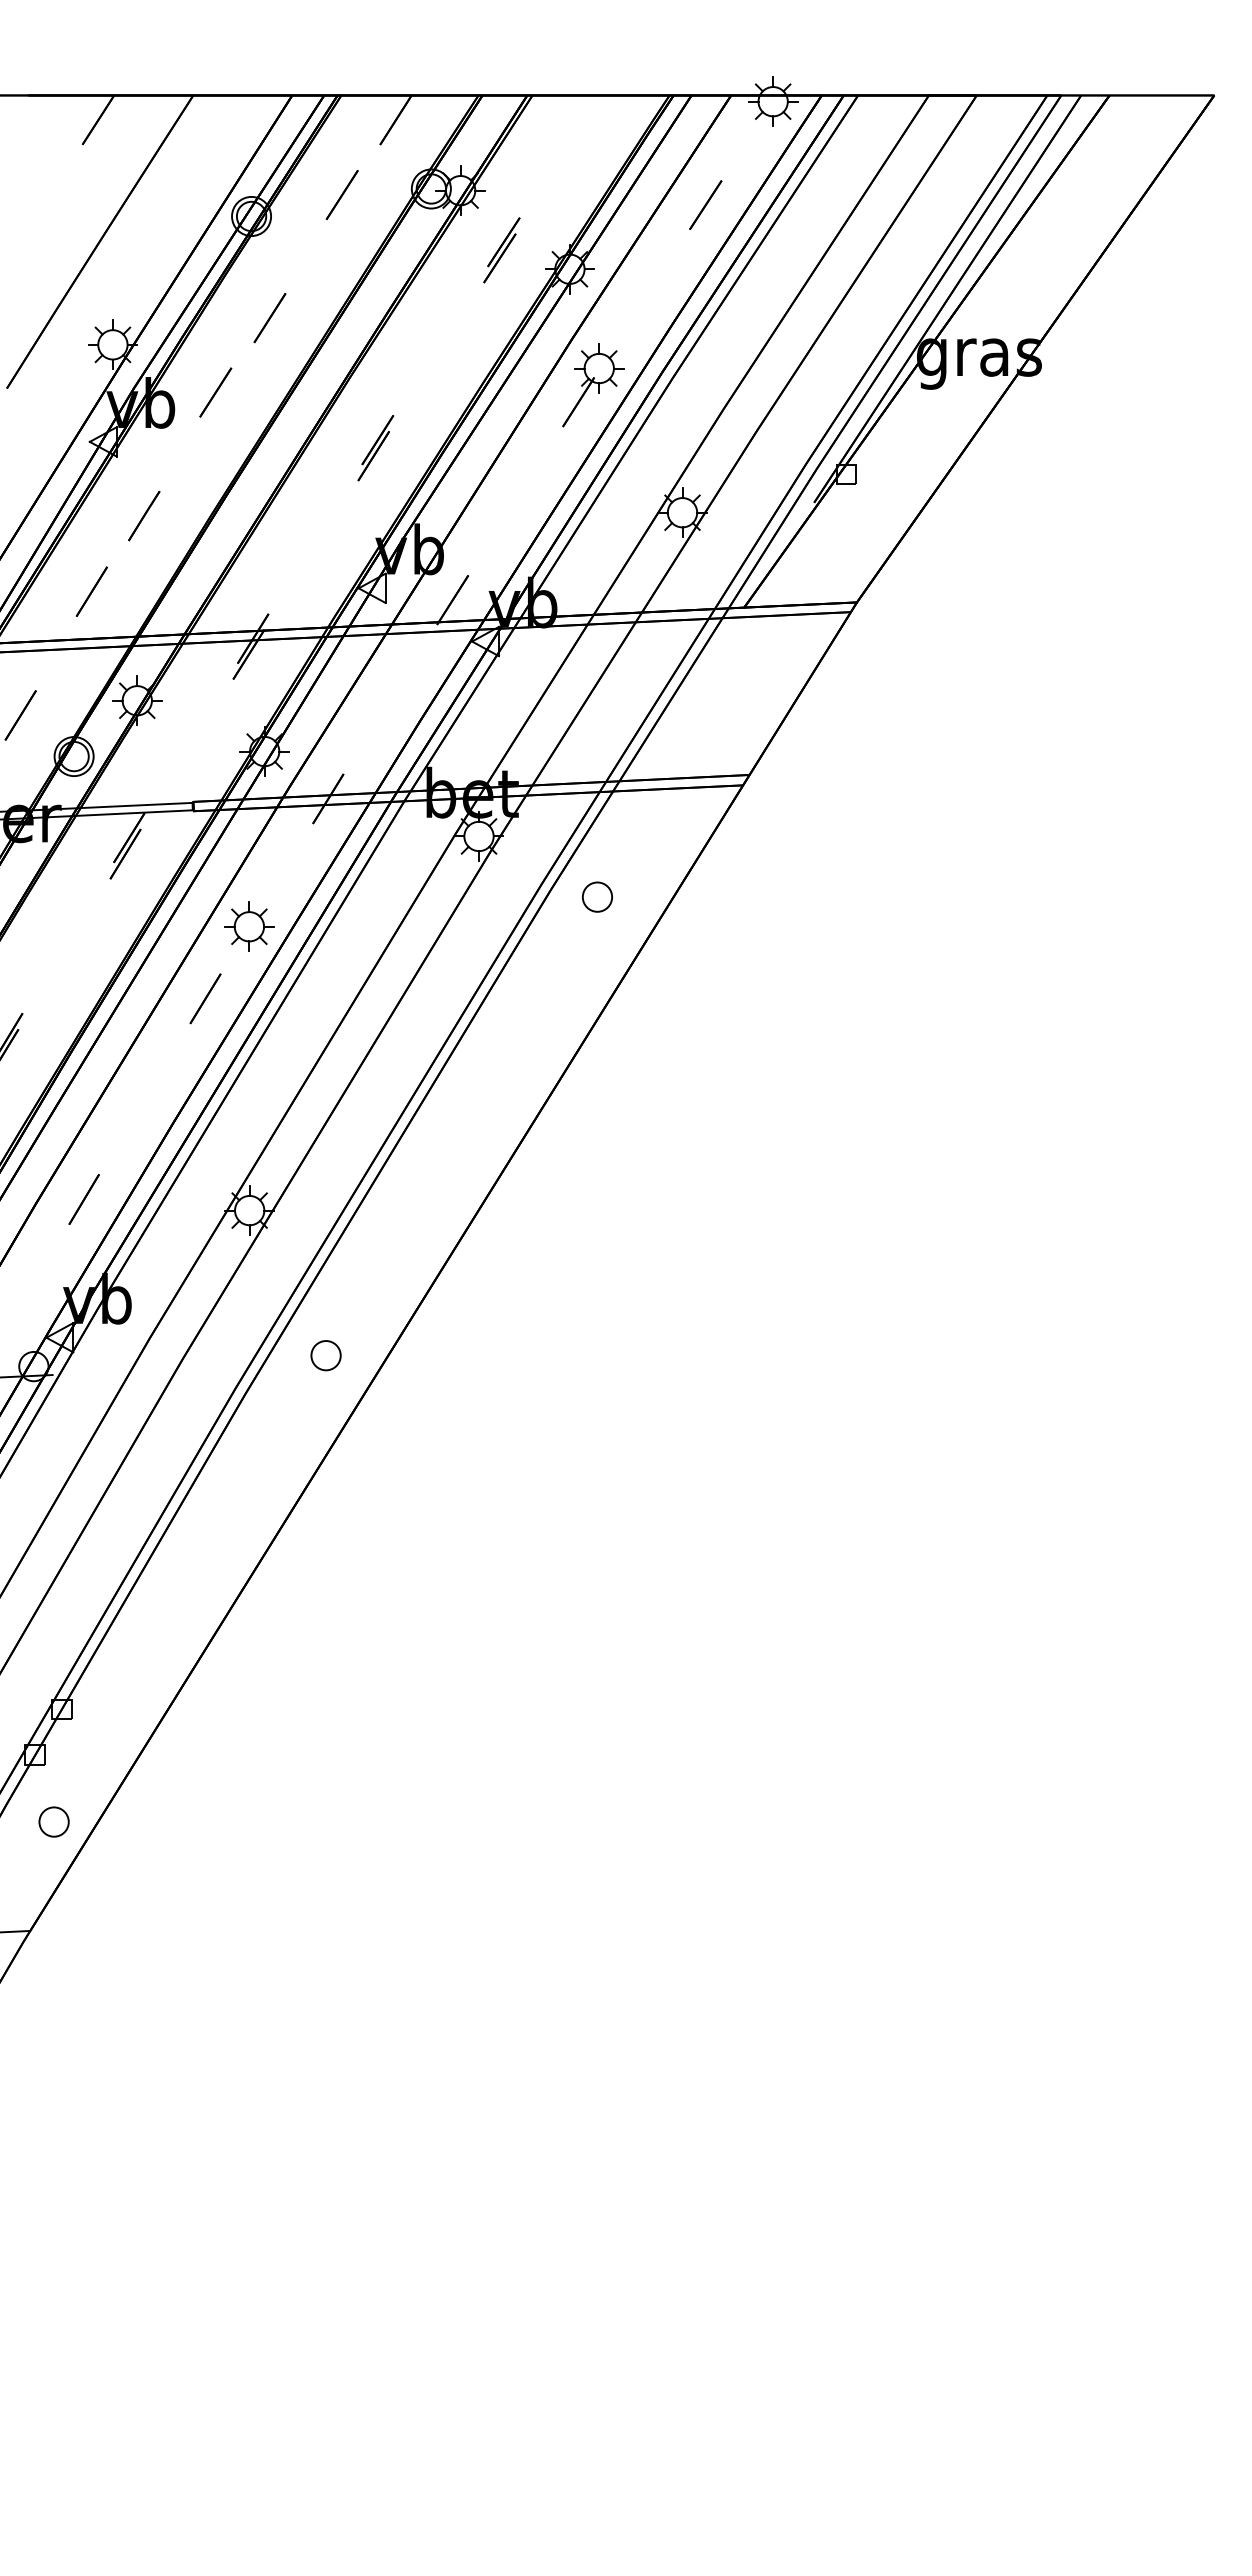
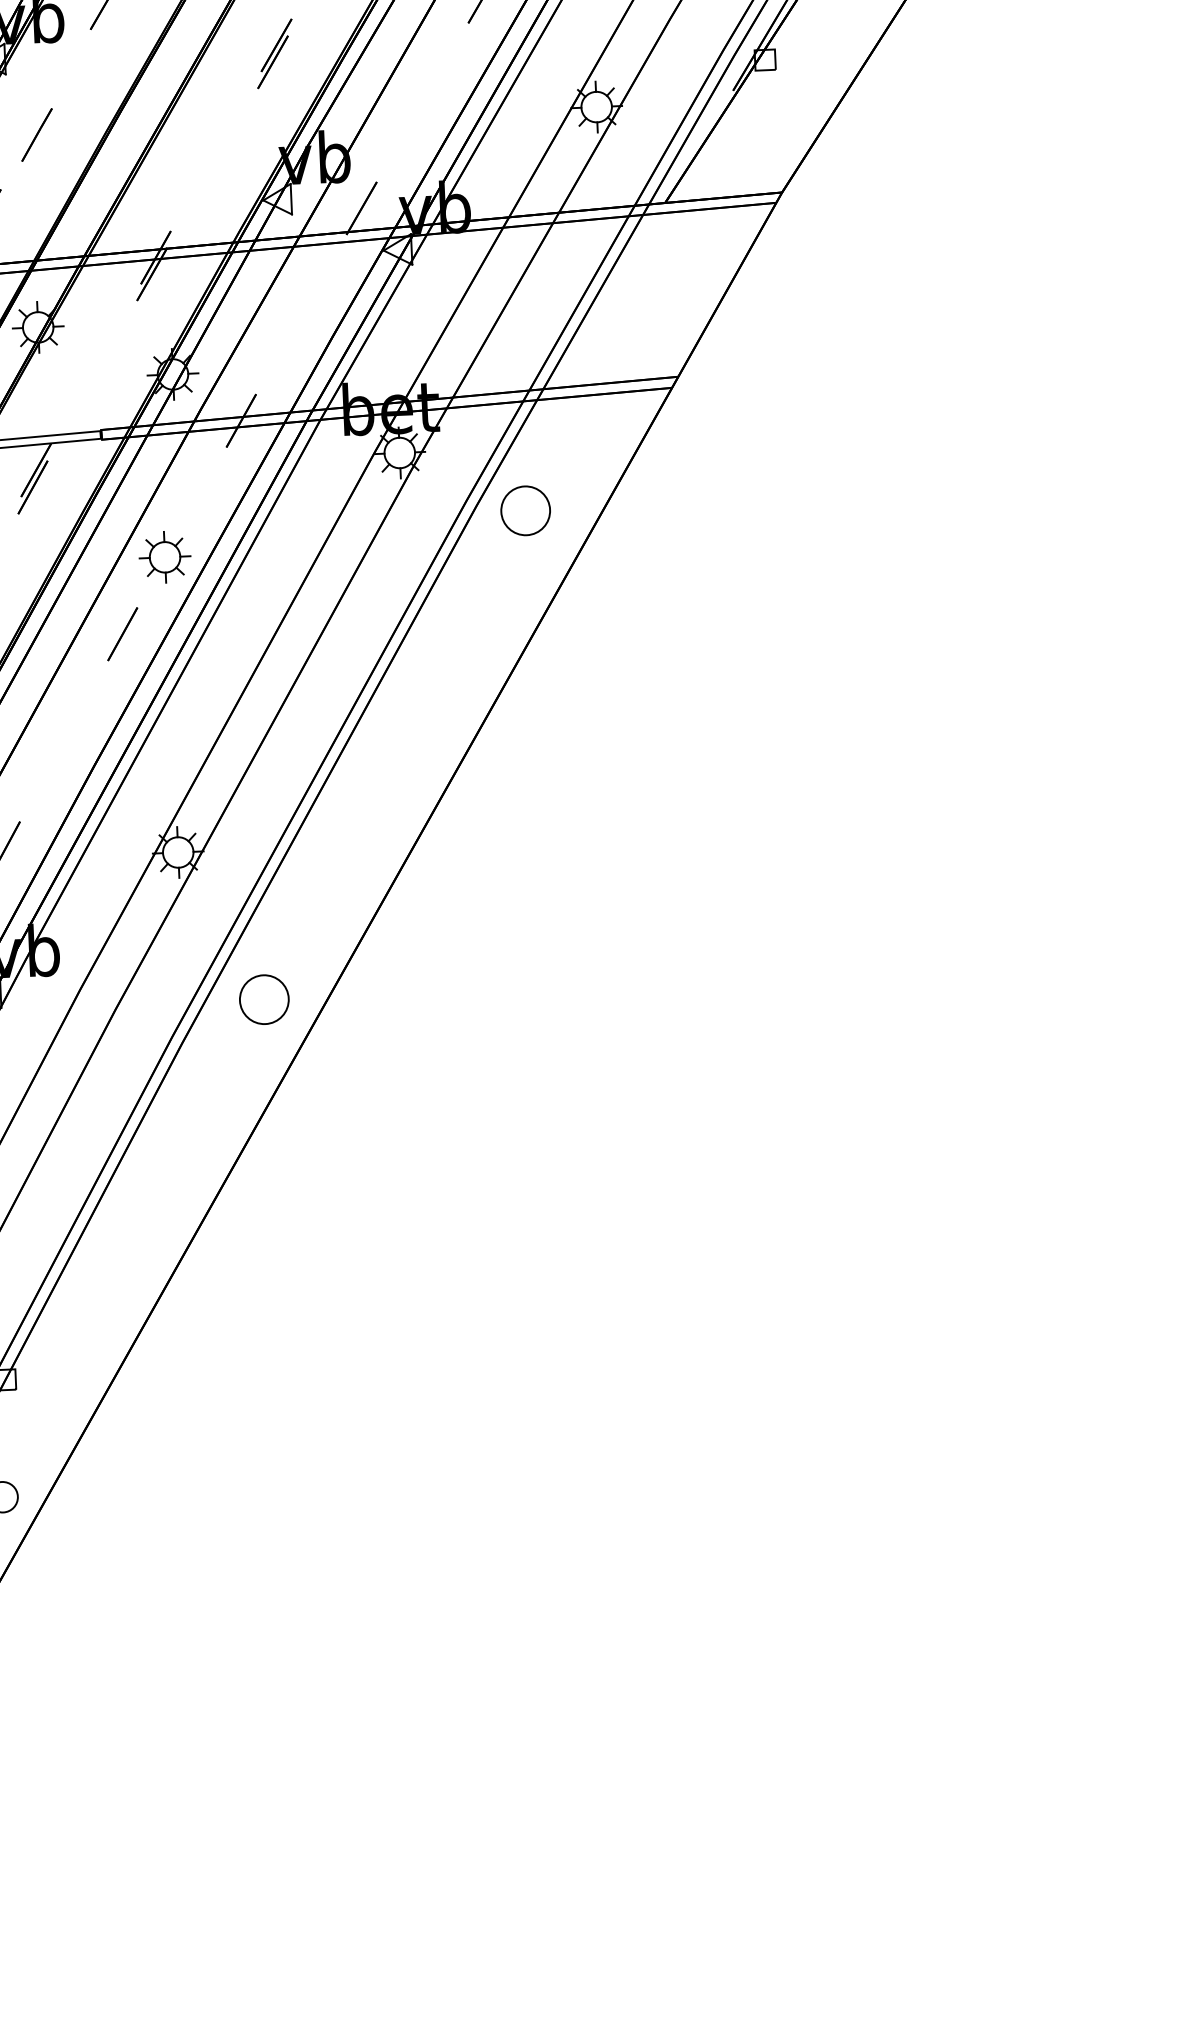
part: (597, 896) -> (525, 510), size x1.6
part: (325, 1355) -> (263, 999), size x1.6

